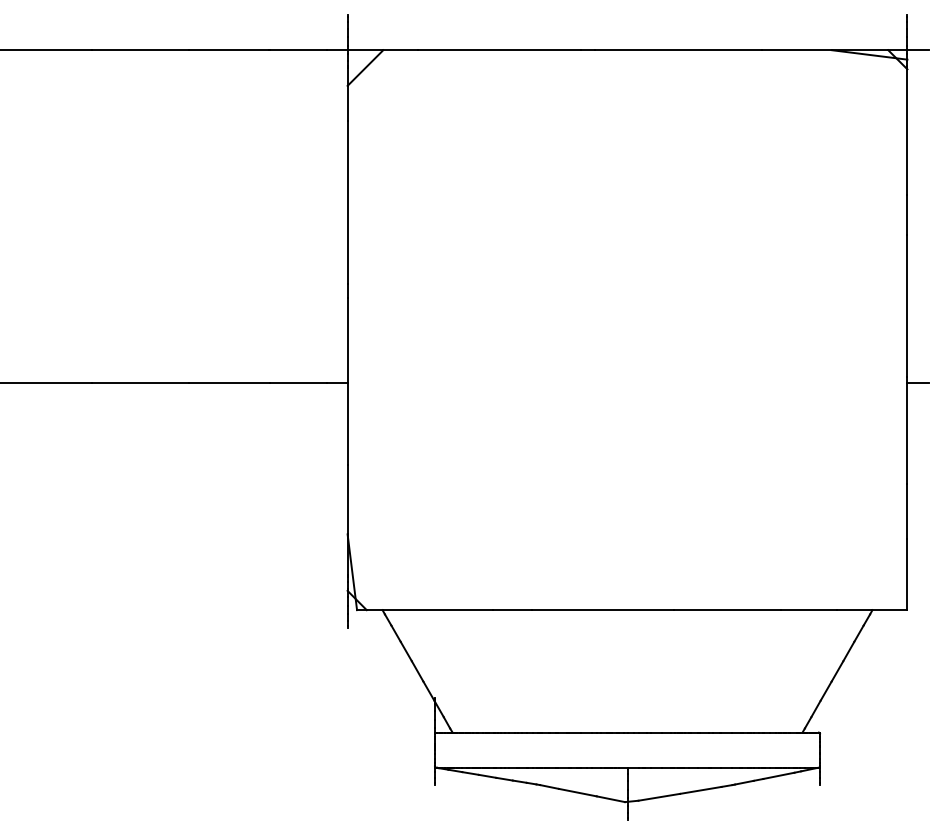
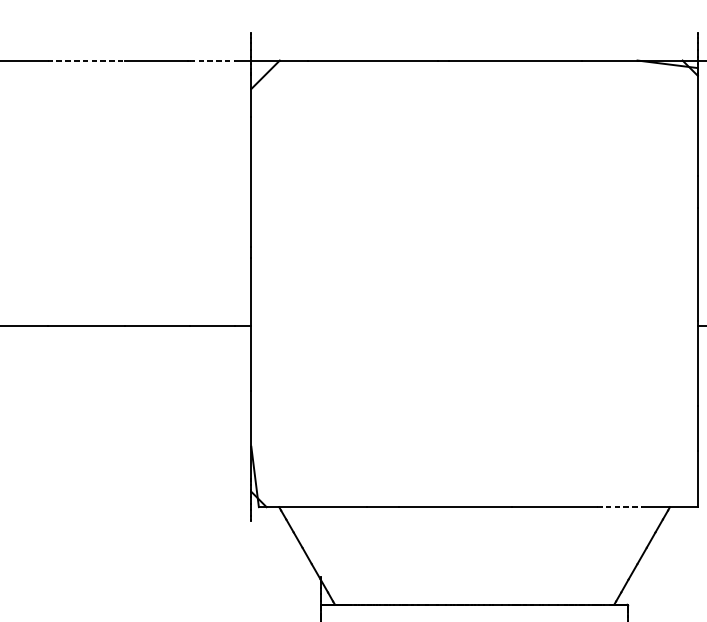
line: (141, 50) -> (86, 60), solid -> dashed
line: (298, 50) -> (212, 60), solid -> dashed
line: (808, 610) -> (618, 507), solid -> dashed

